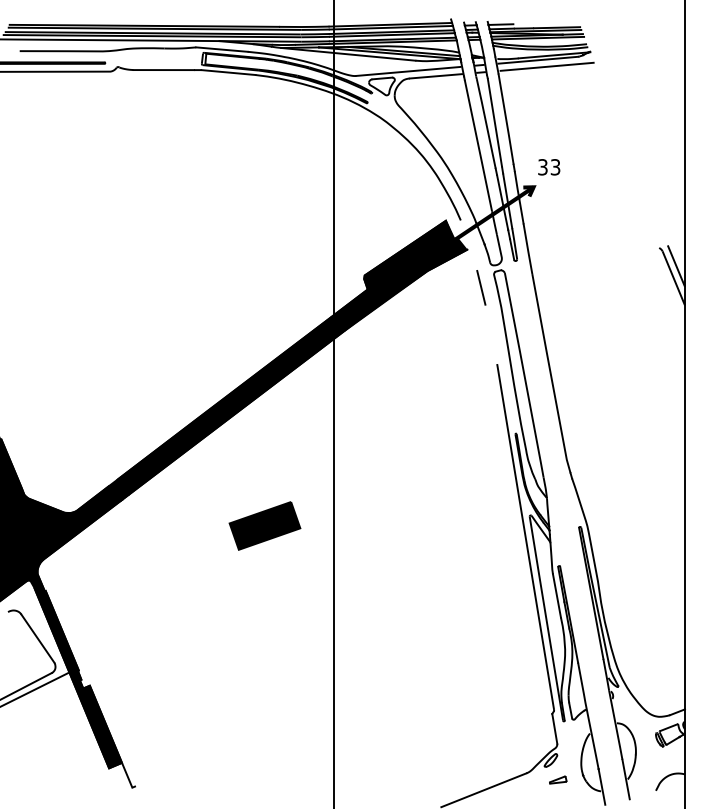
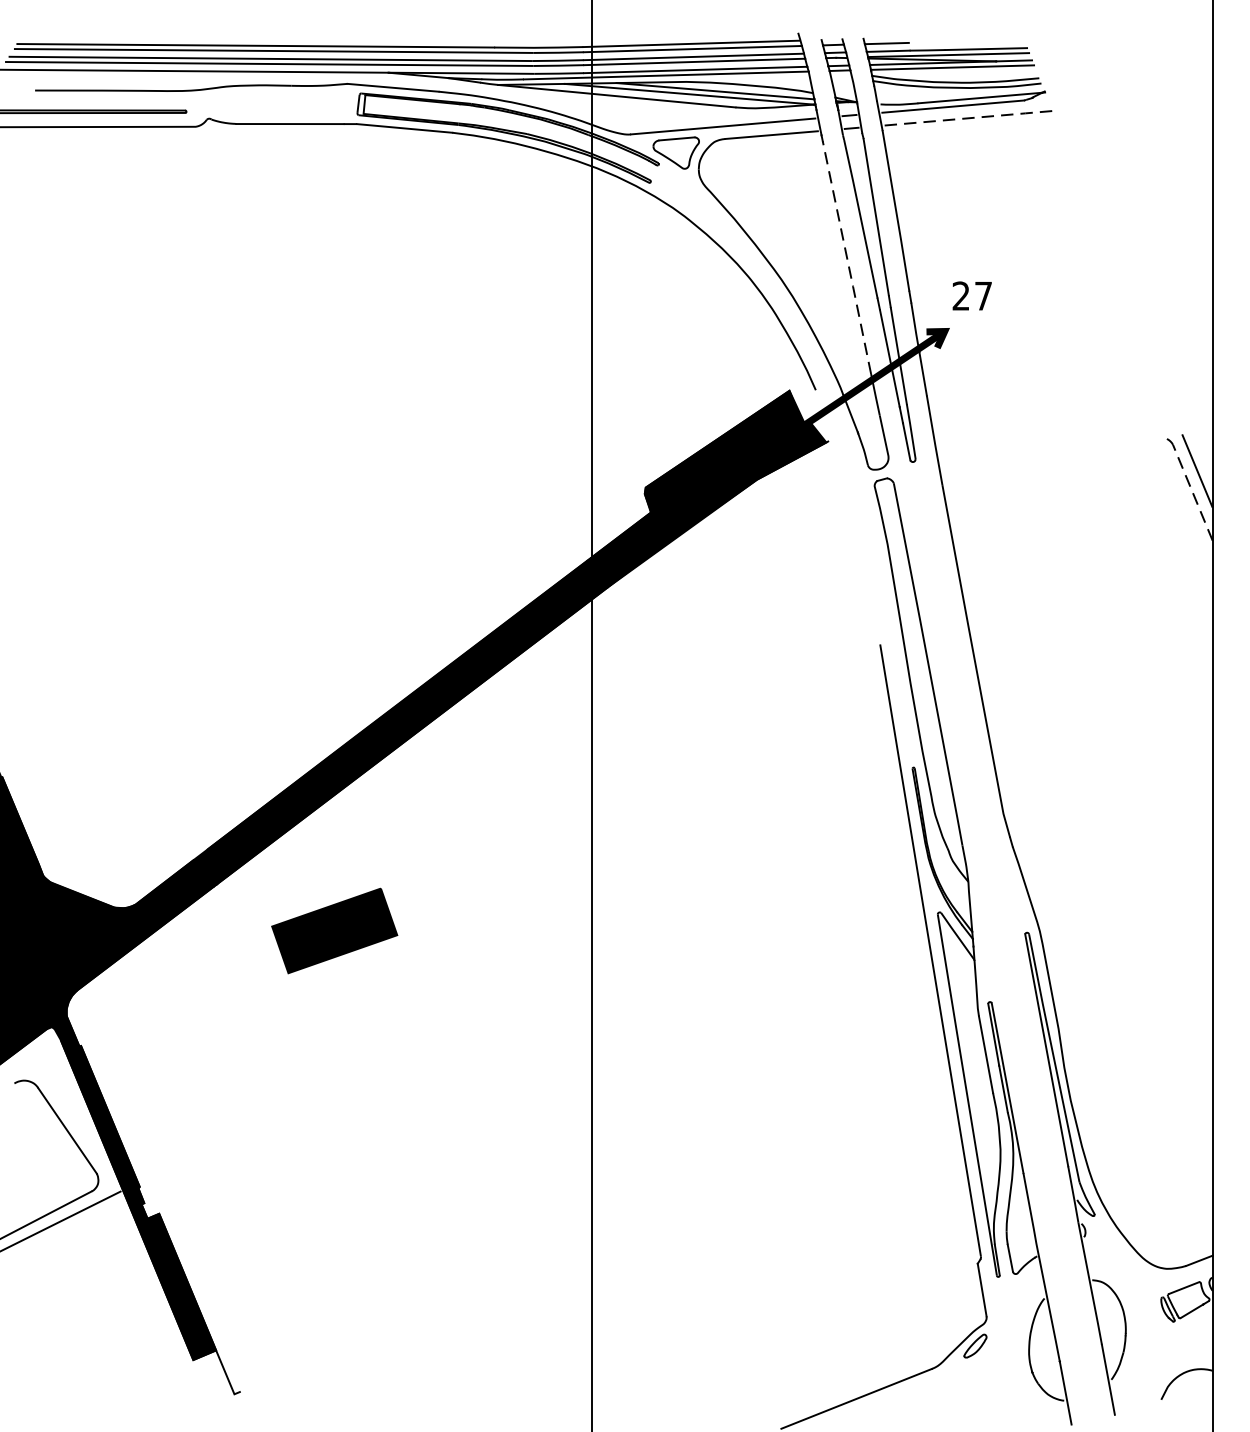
line: (548, 66) -> (971, 117), solid -> dashed
line: (478, 146) -> (847, 259), solid -> dashed
text: (549, 167) -> (972, 296), 33 -> 27
line: (673, 277) -> (1192, 491), solid -> dashed
line: (481, 287) -> (852, 508), removed
part: (264, 525) -> (333, 930), moved
part: (558, 779) -> (988, 1379), removed

